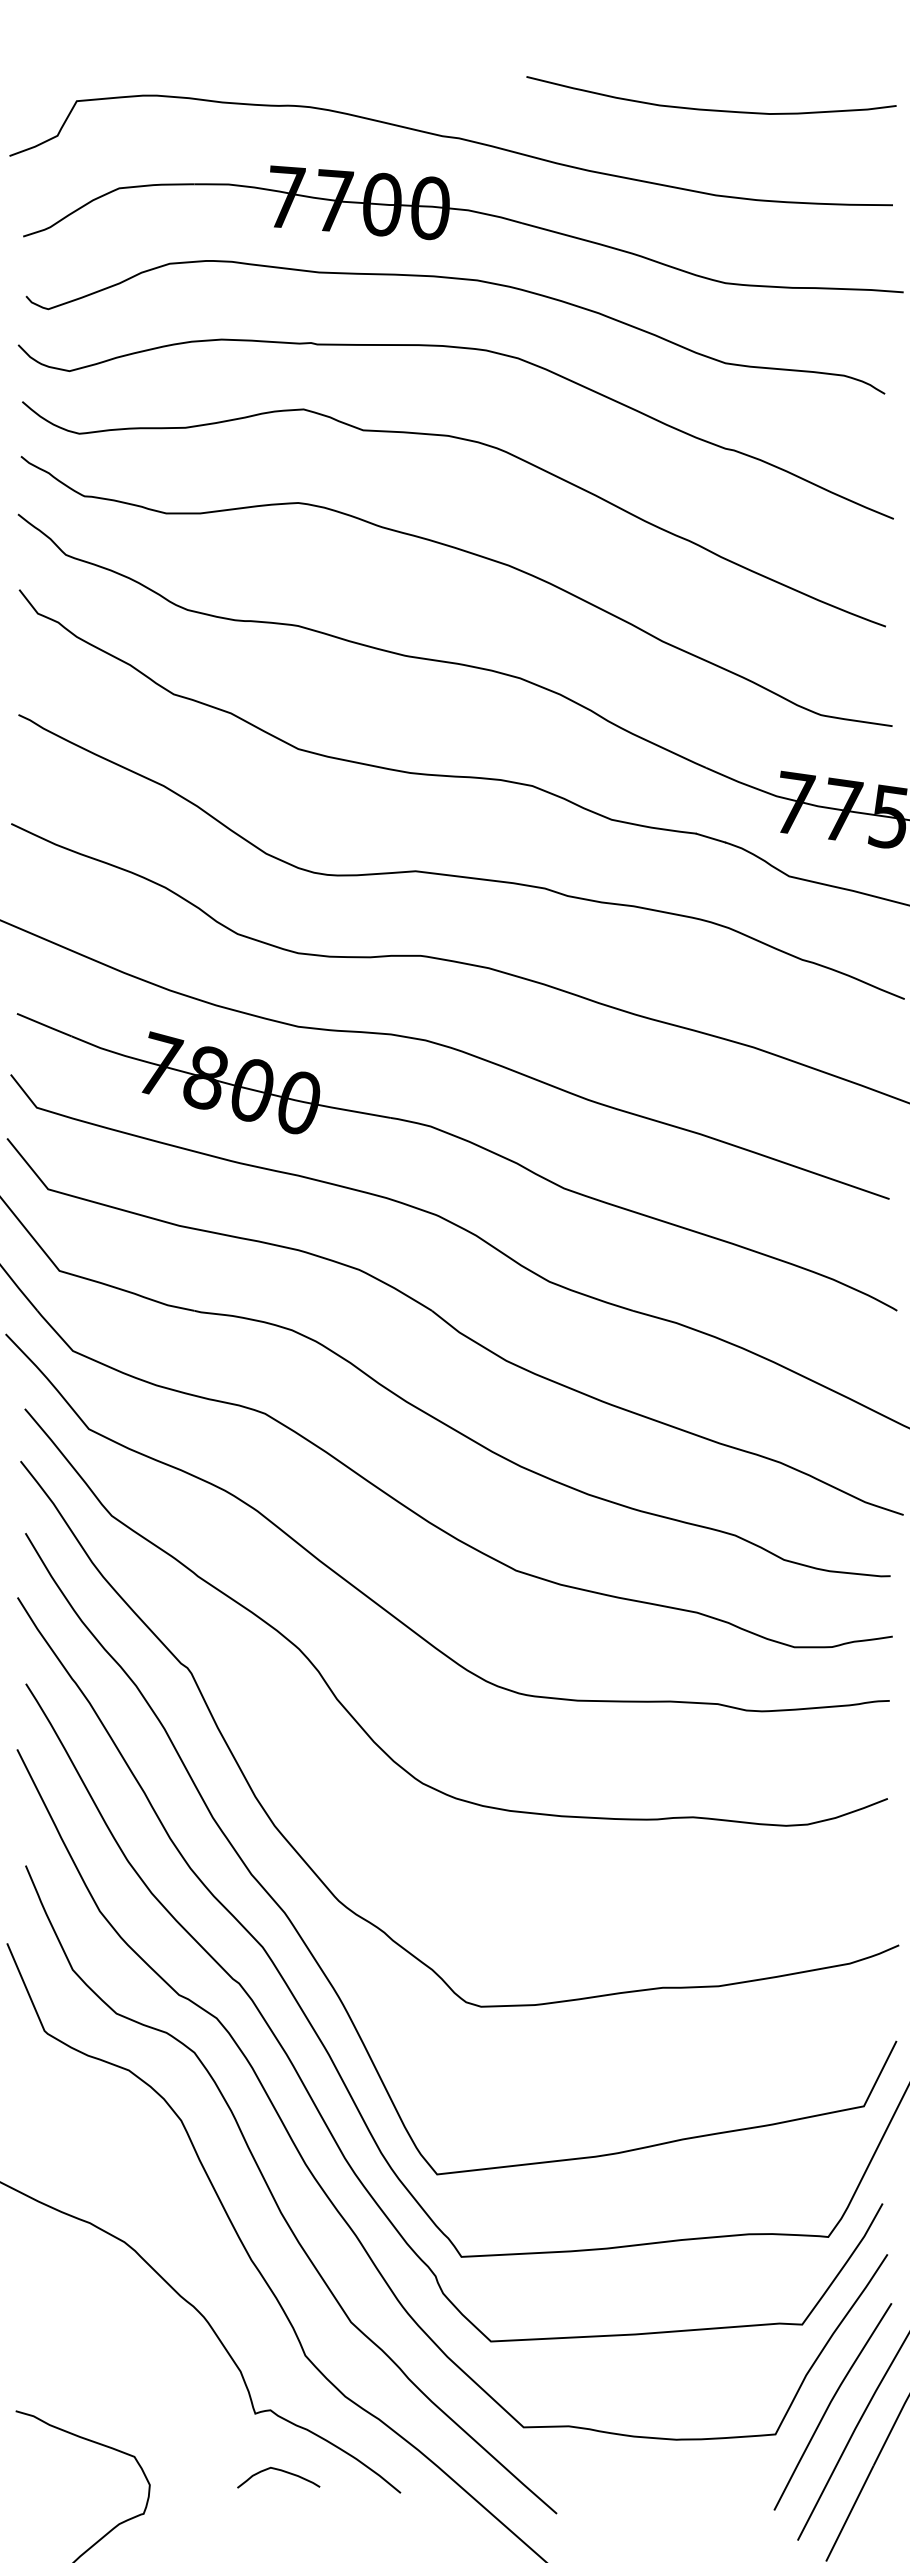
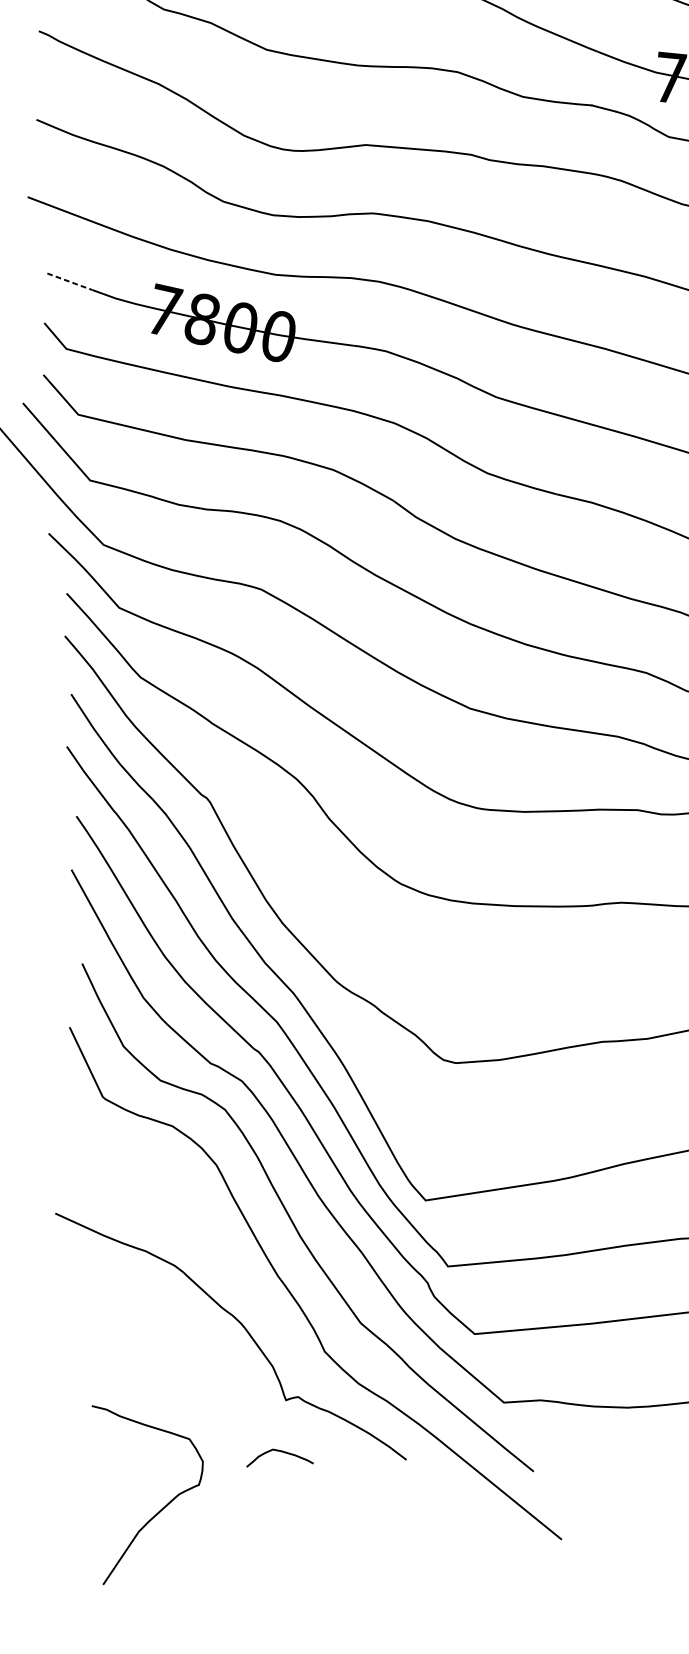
line: (45, 1025) -> (70, 282), solid -> dashed
curve: (280, 2471) -> (280, 1452), moved

